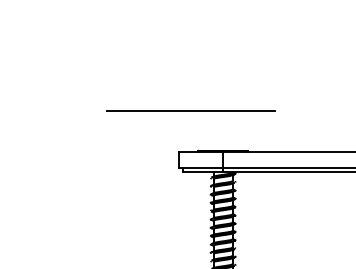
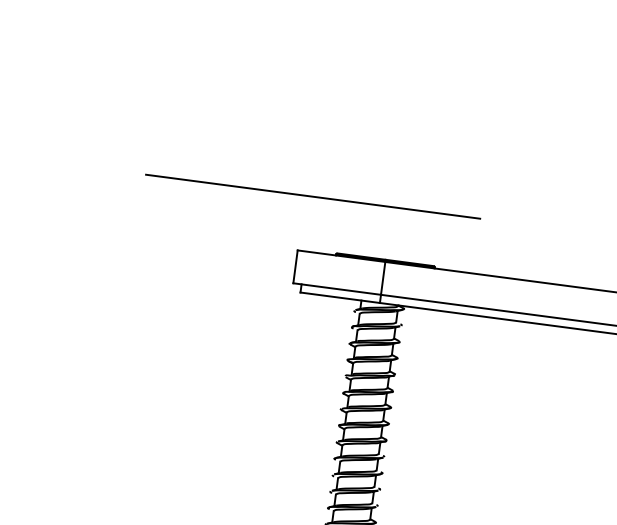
line: (190, 110) -> (312, 195), moved

